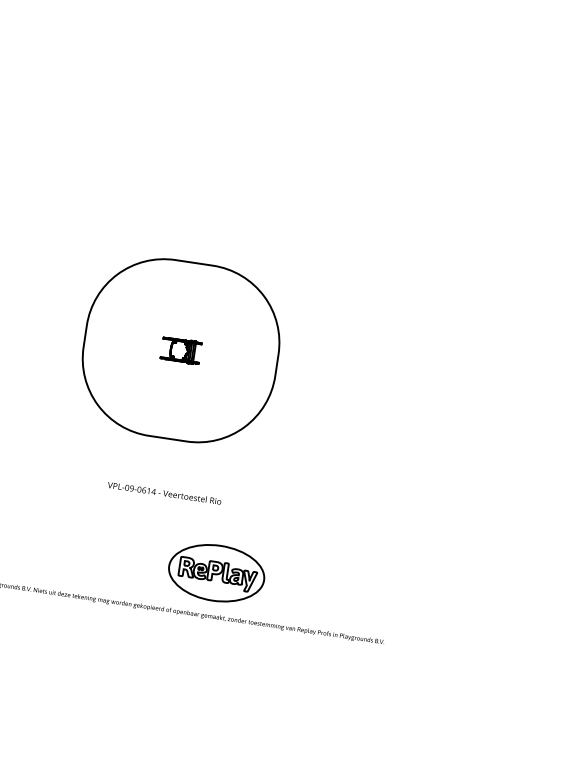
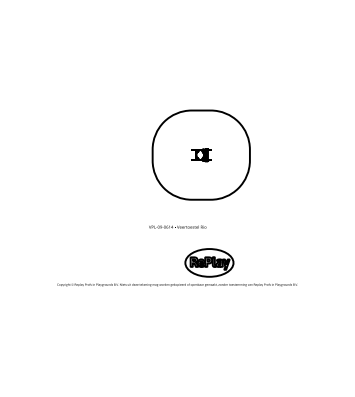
part: (179, 349) -> (200, 154), moved

